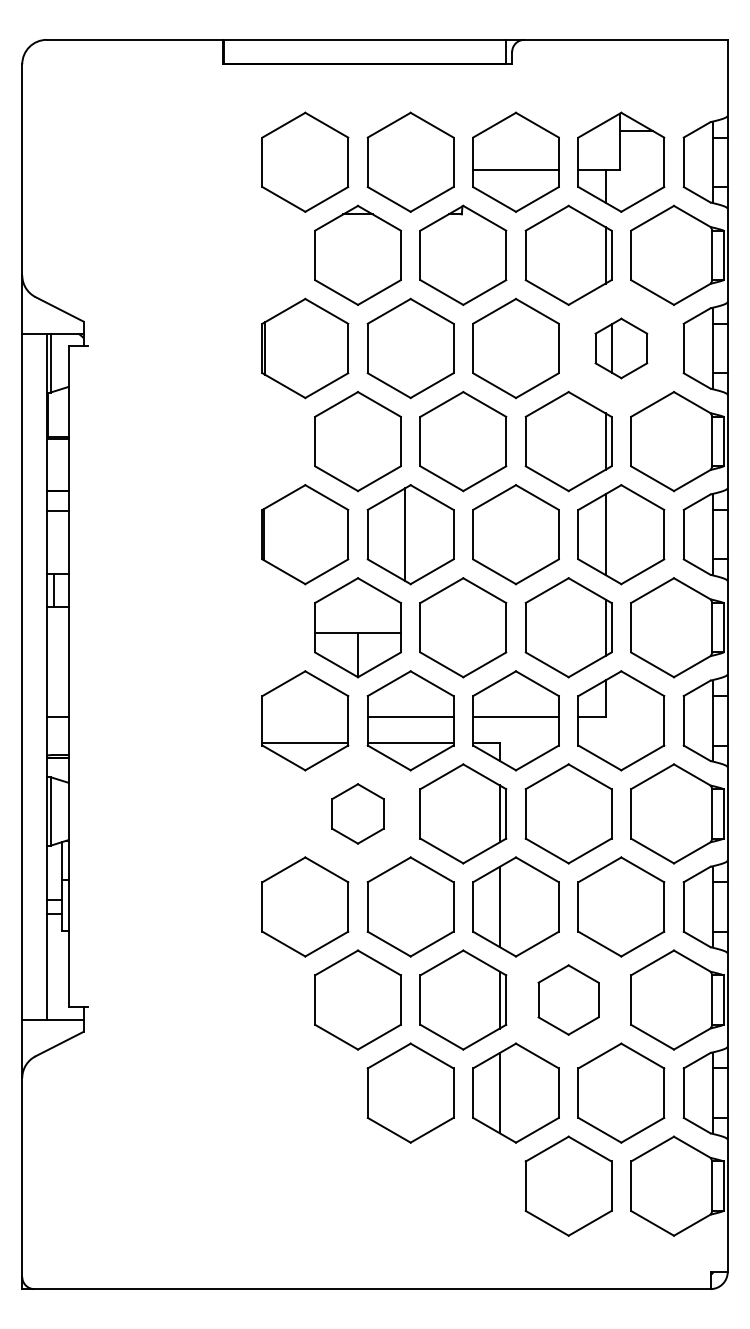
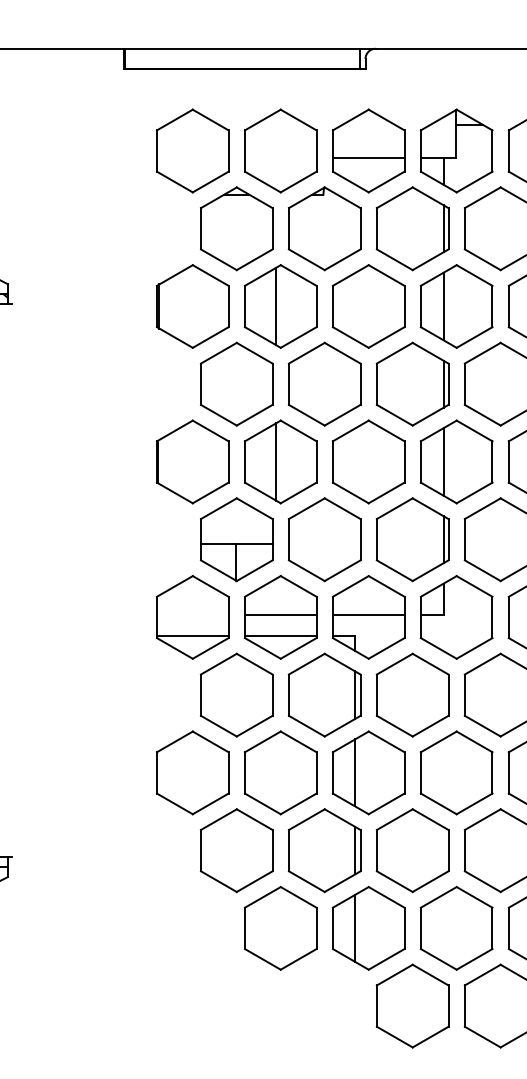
line: (405, 348) -> (276, 306), added
part: (621, 348) -> (456, 306), size x1.67
part: (357, 813) -> (236, 694), size x1.67
part: (568, 999) -> (412, 850), size x1.43

